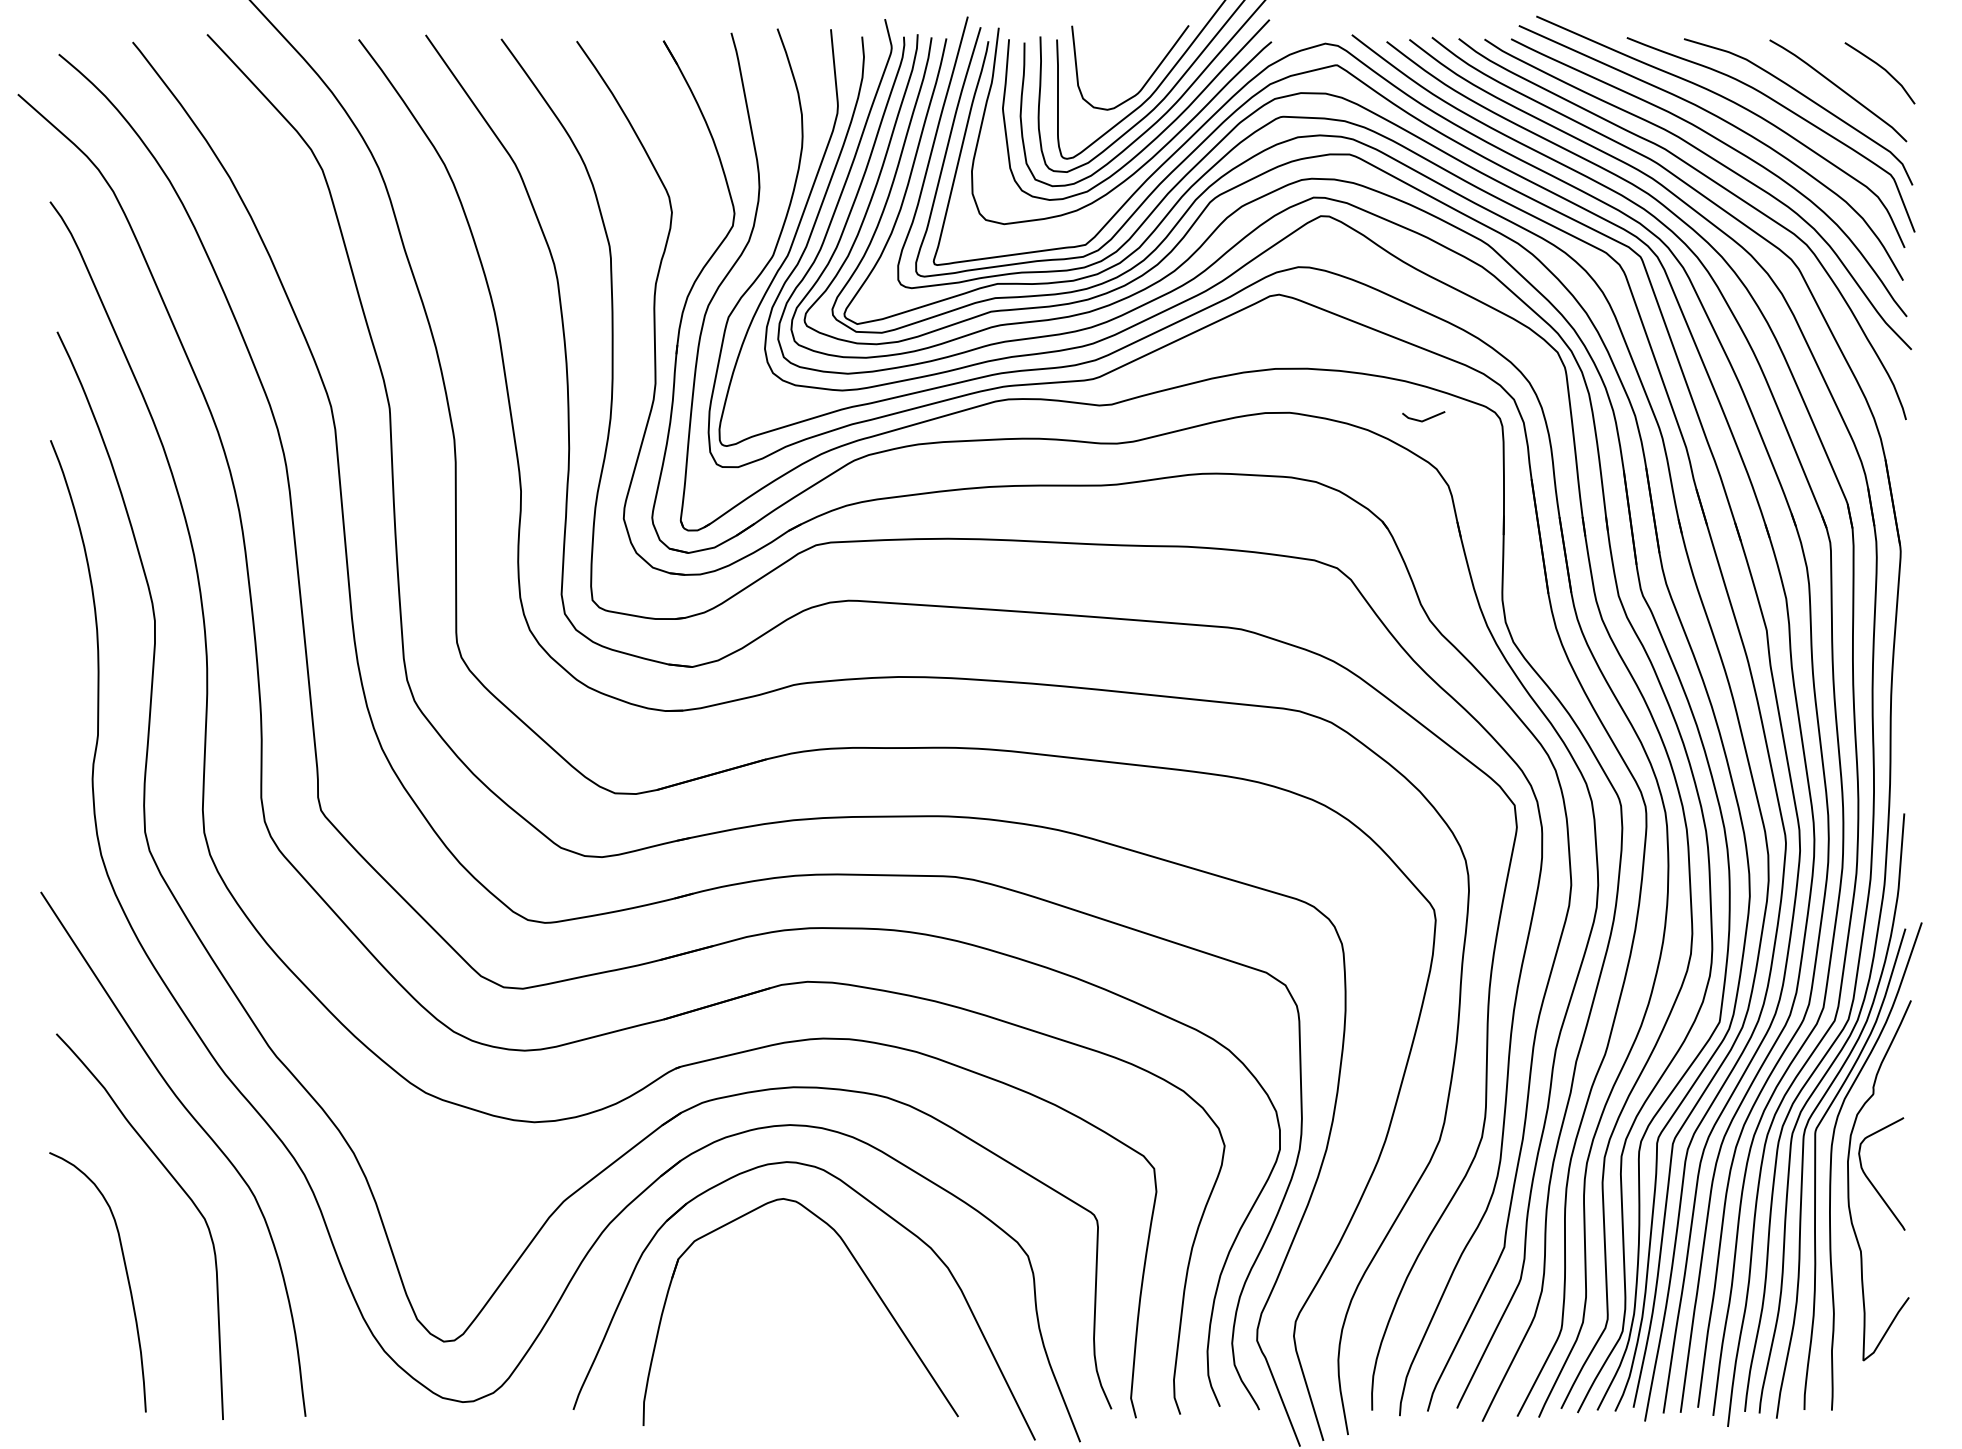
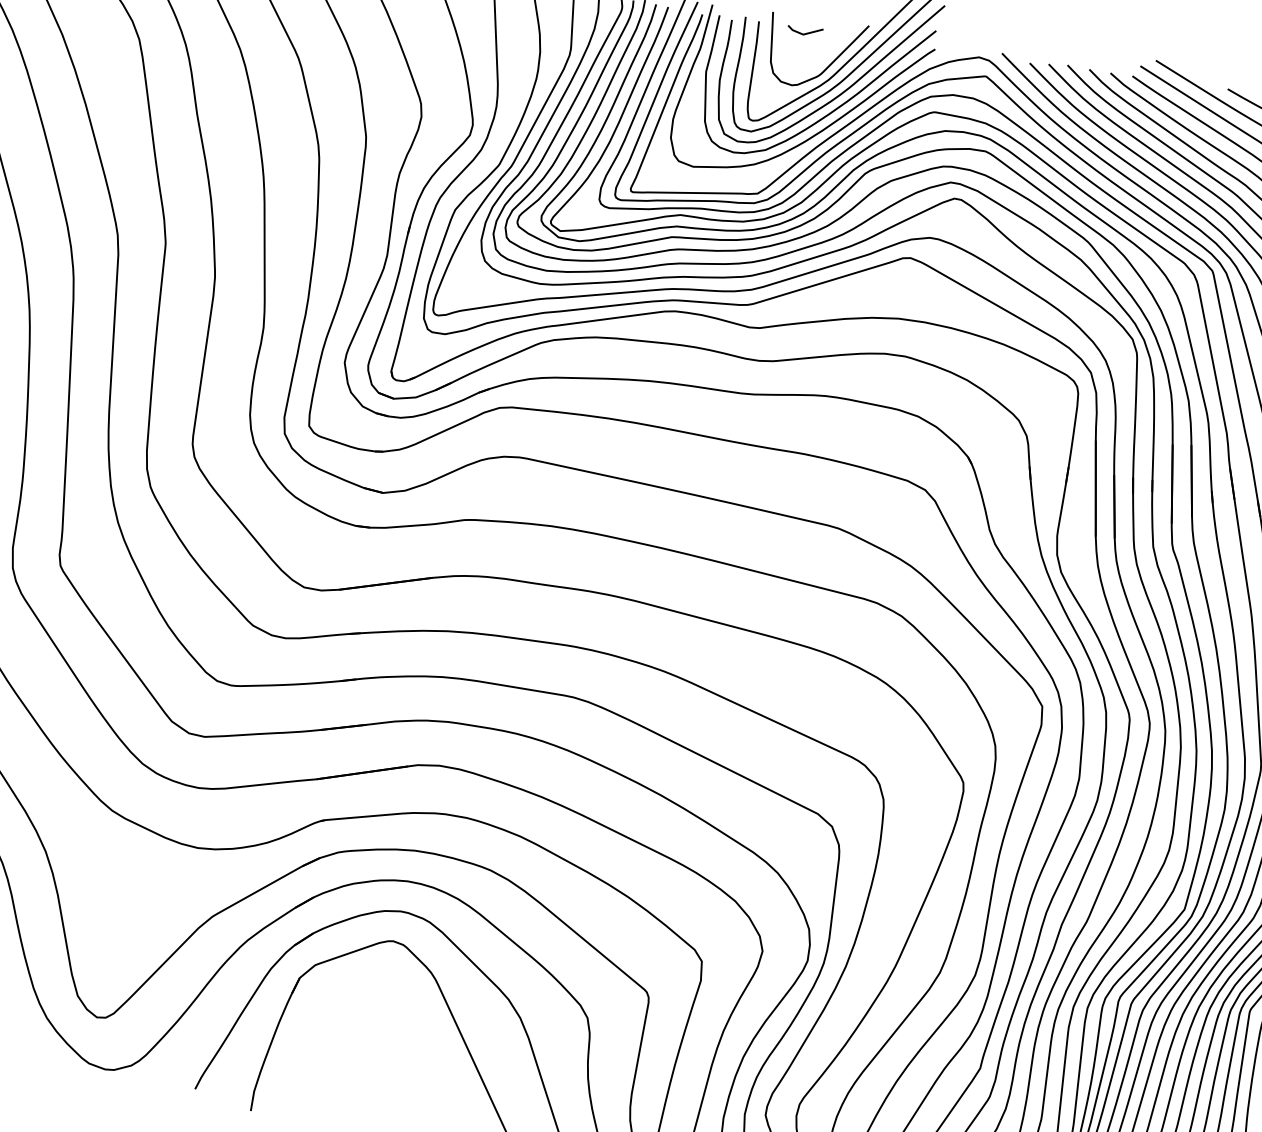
line: (1423, 419) -> (804, 33), moved

